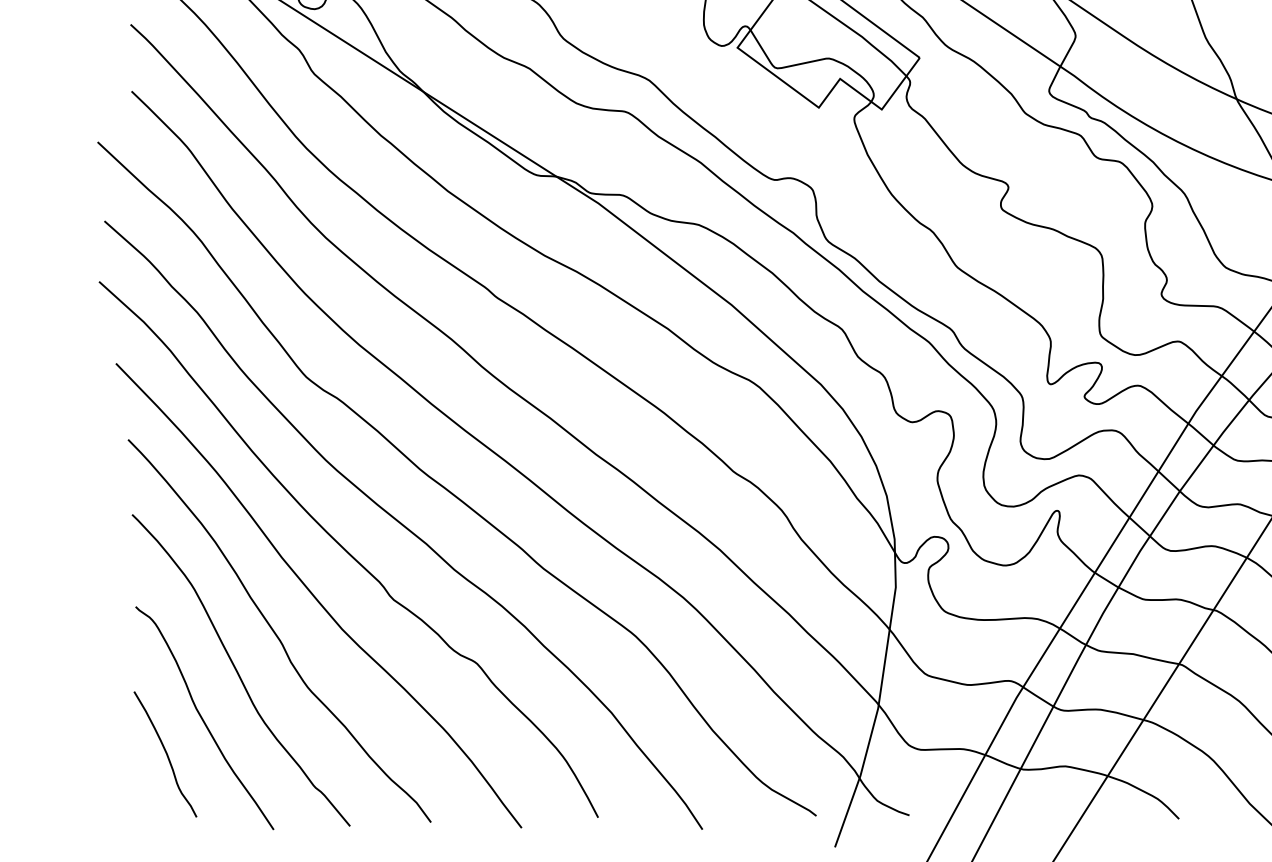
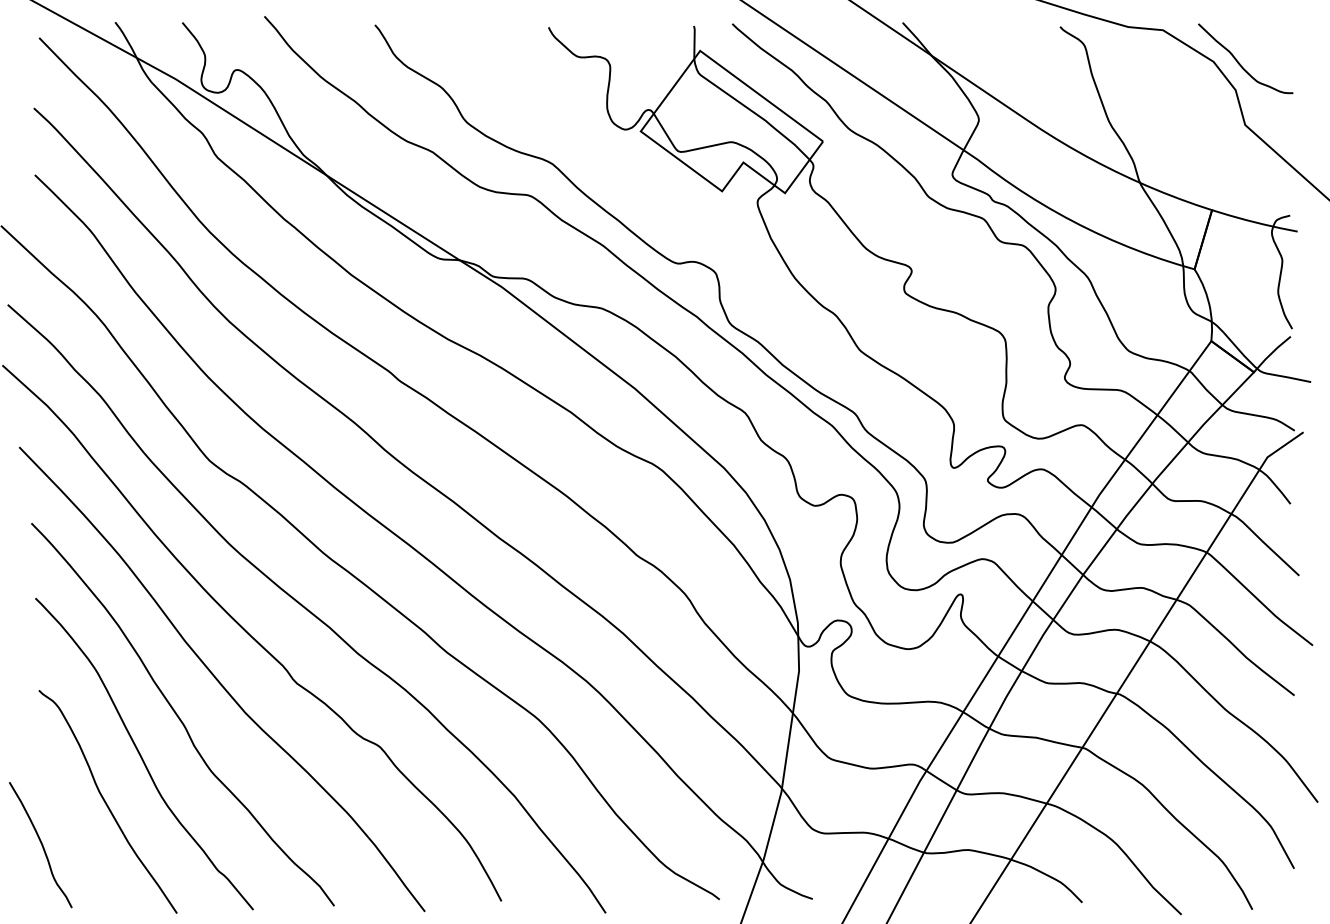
curve: (166, 754) -> (41, 845), moved

